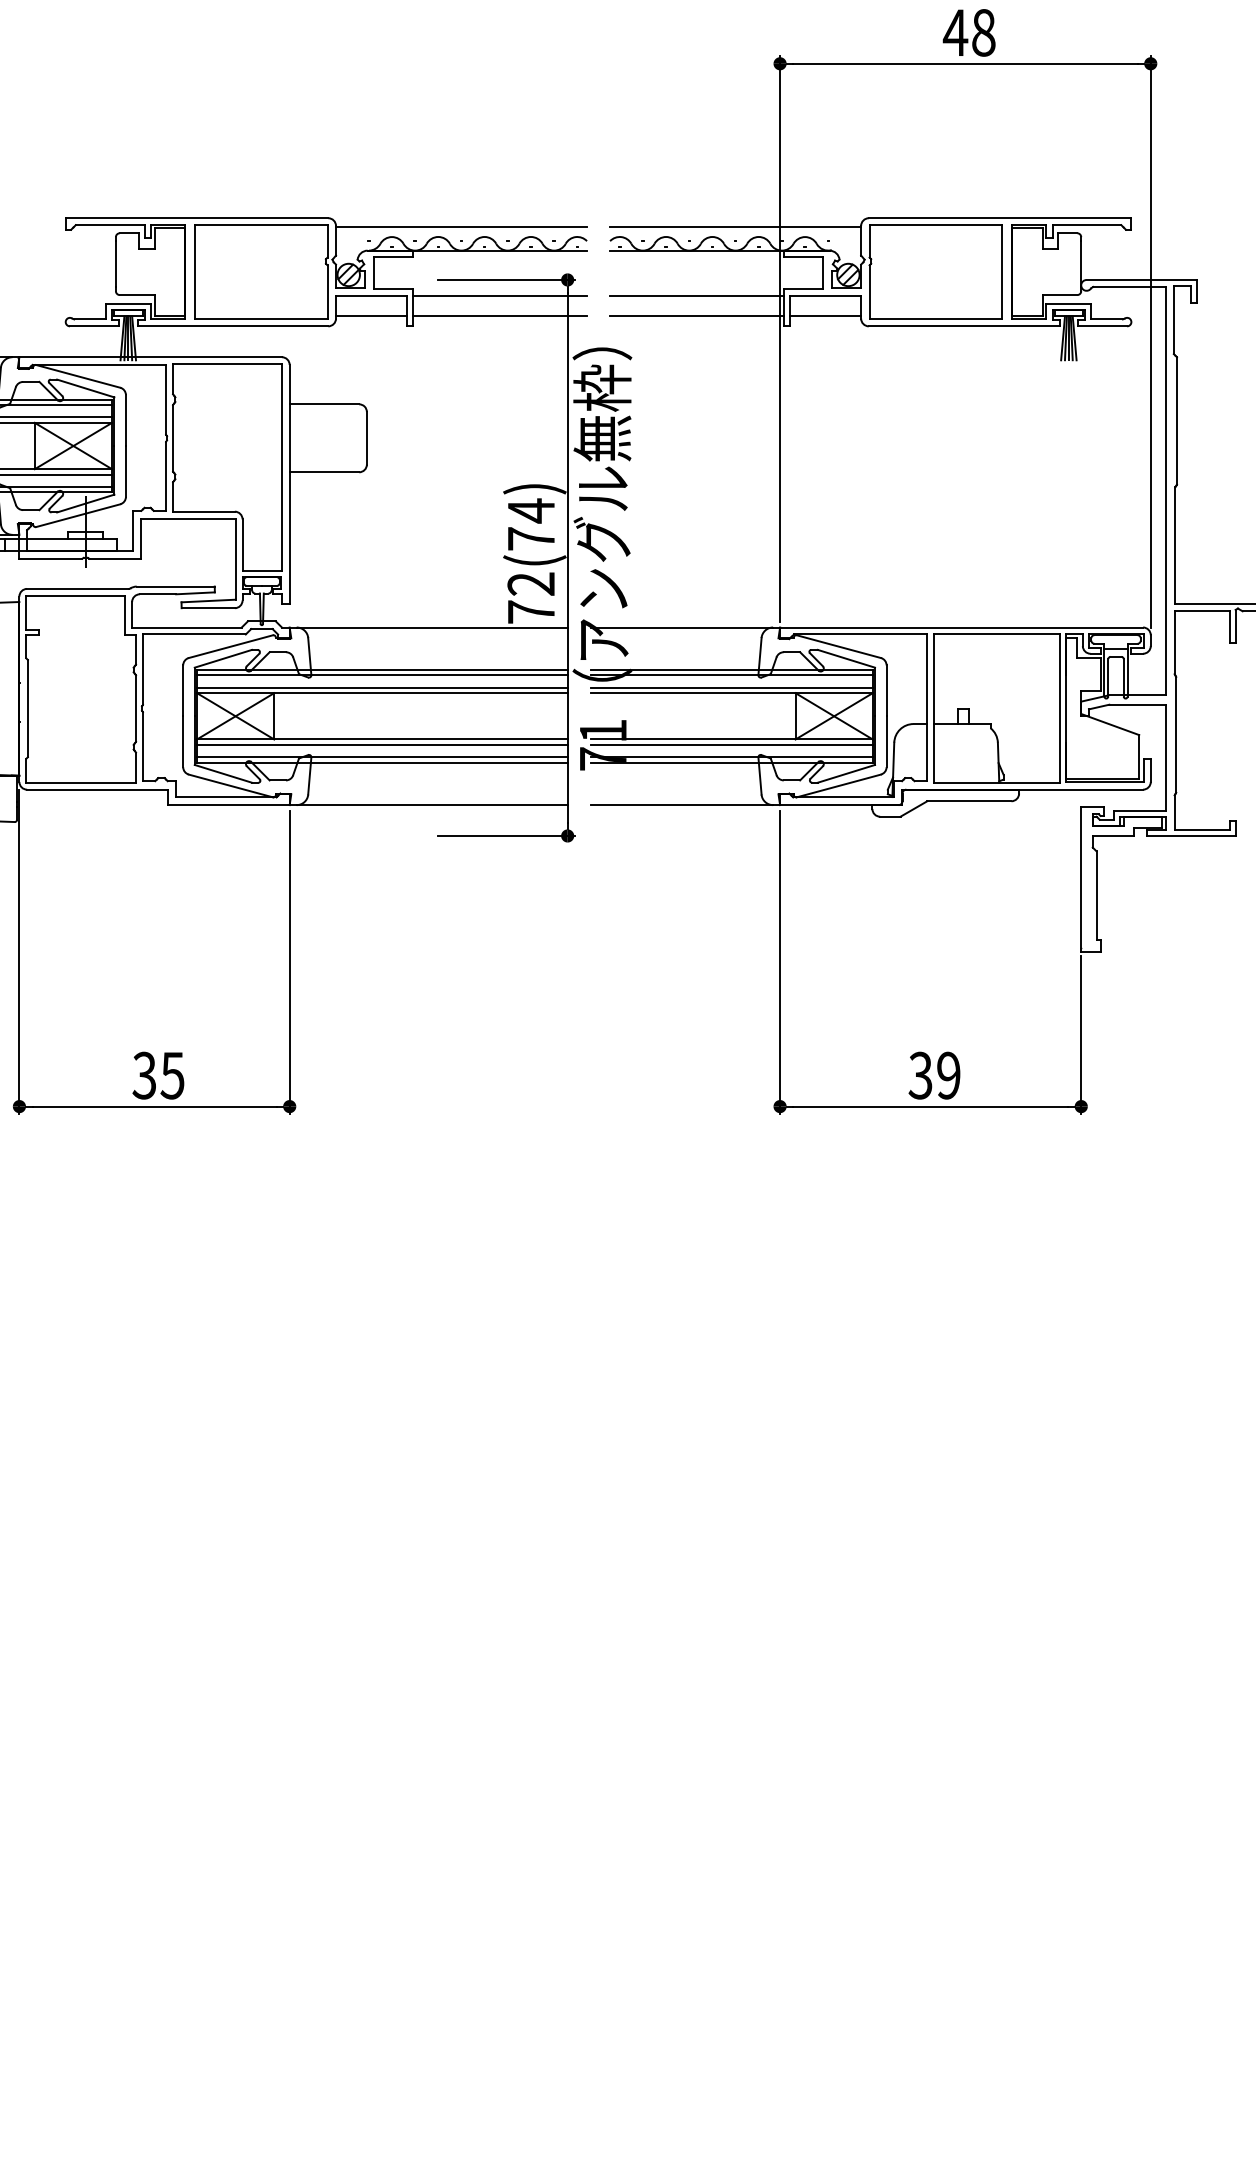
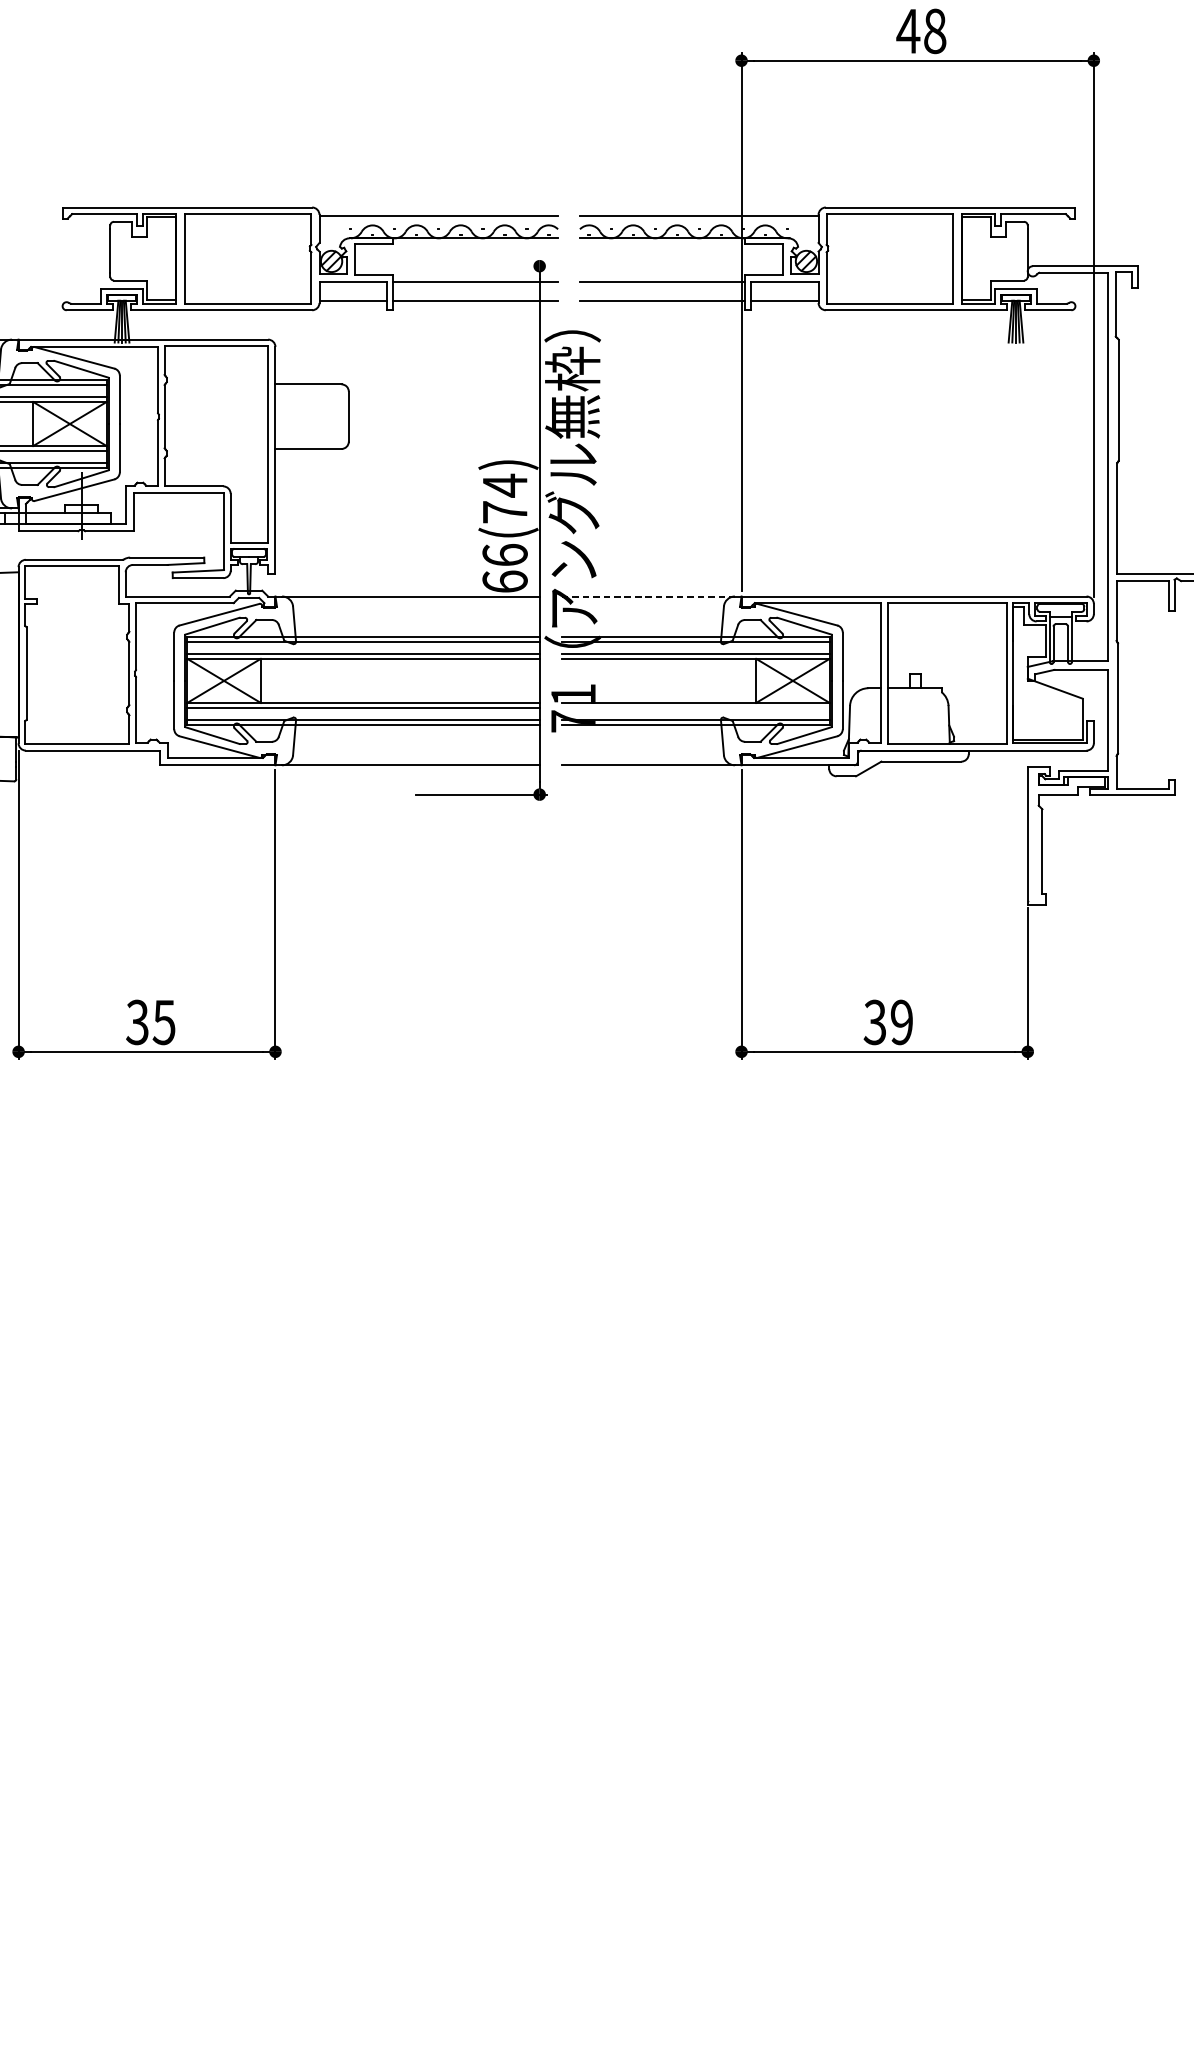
line: (506, 280) -> (481, 266), removed
text: (531, 597) -> (505, 567), 72(74) -> 66(74)
line: (682, 627) -> (648, 596), solid -> dashed
line: (731, 744) -> (695, 707), removed

